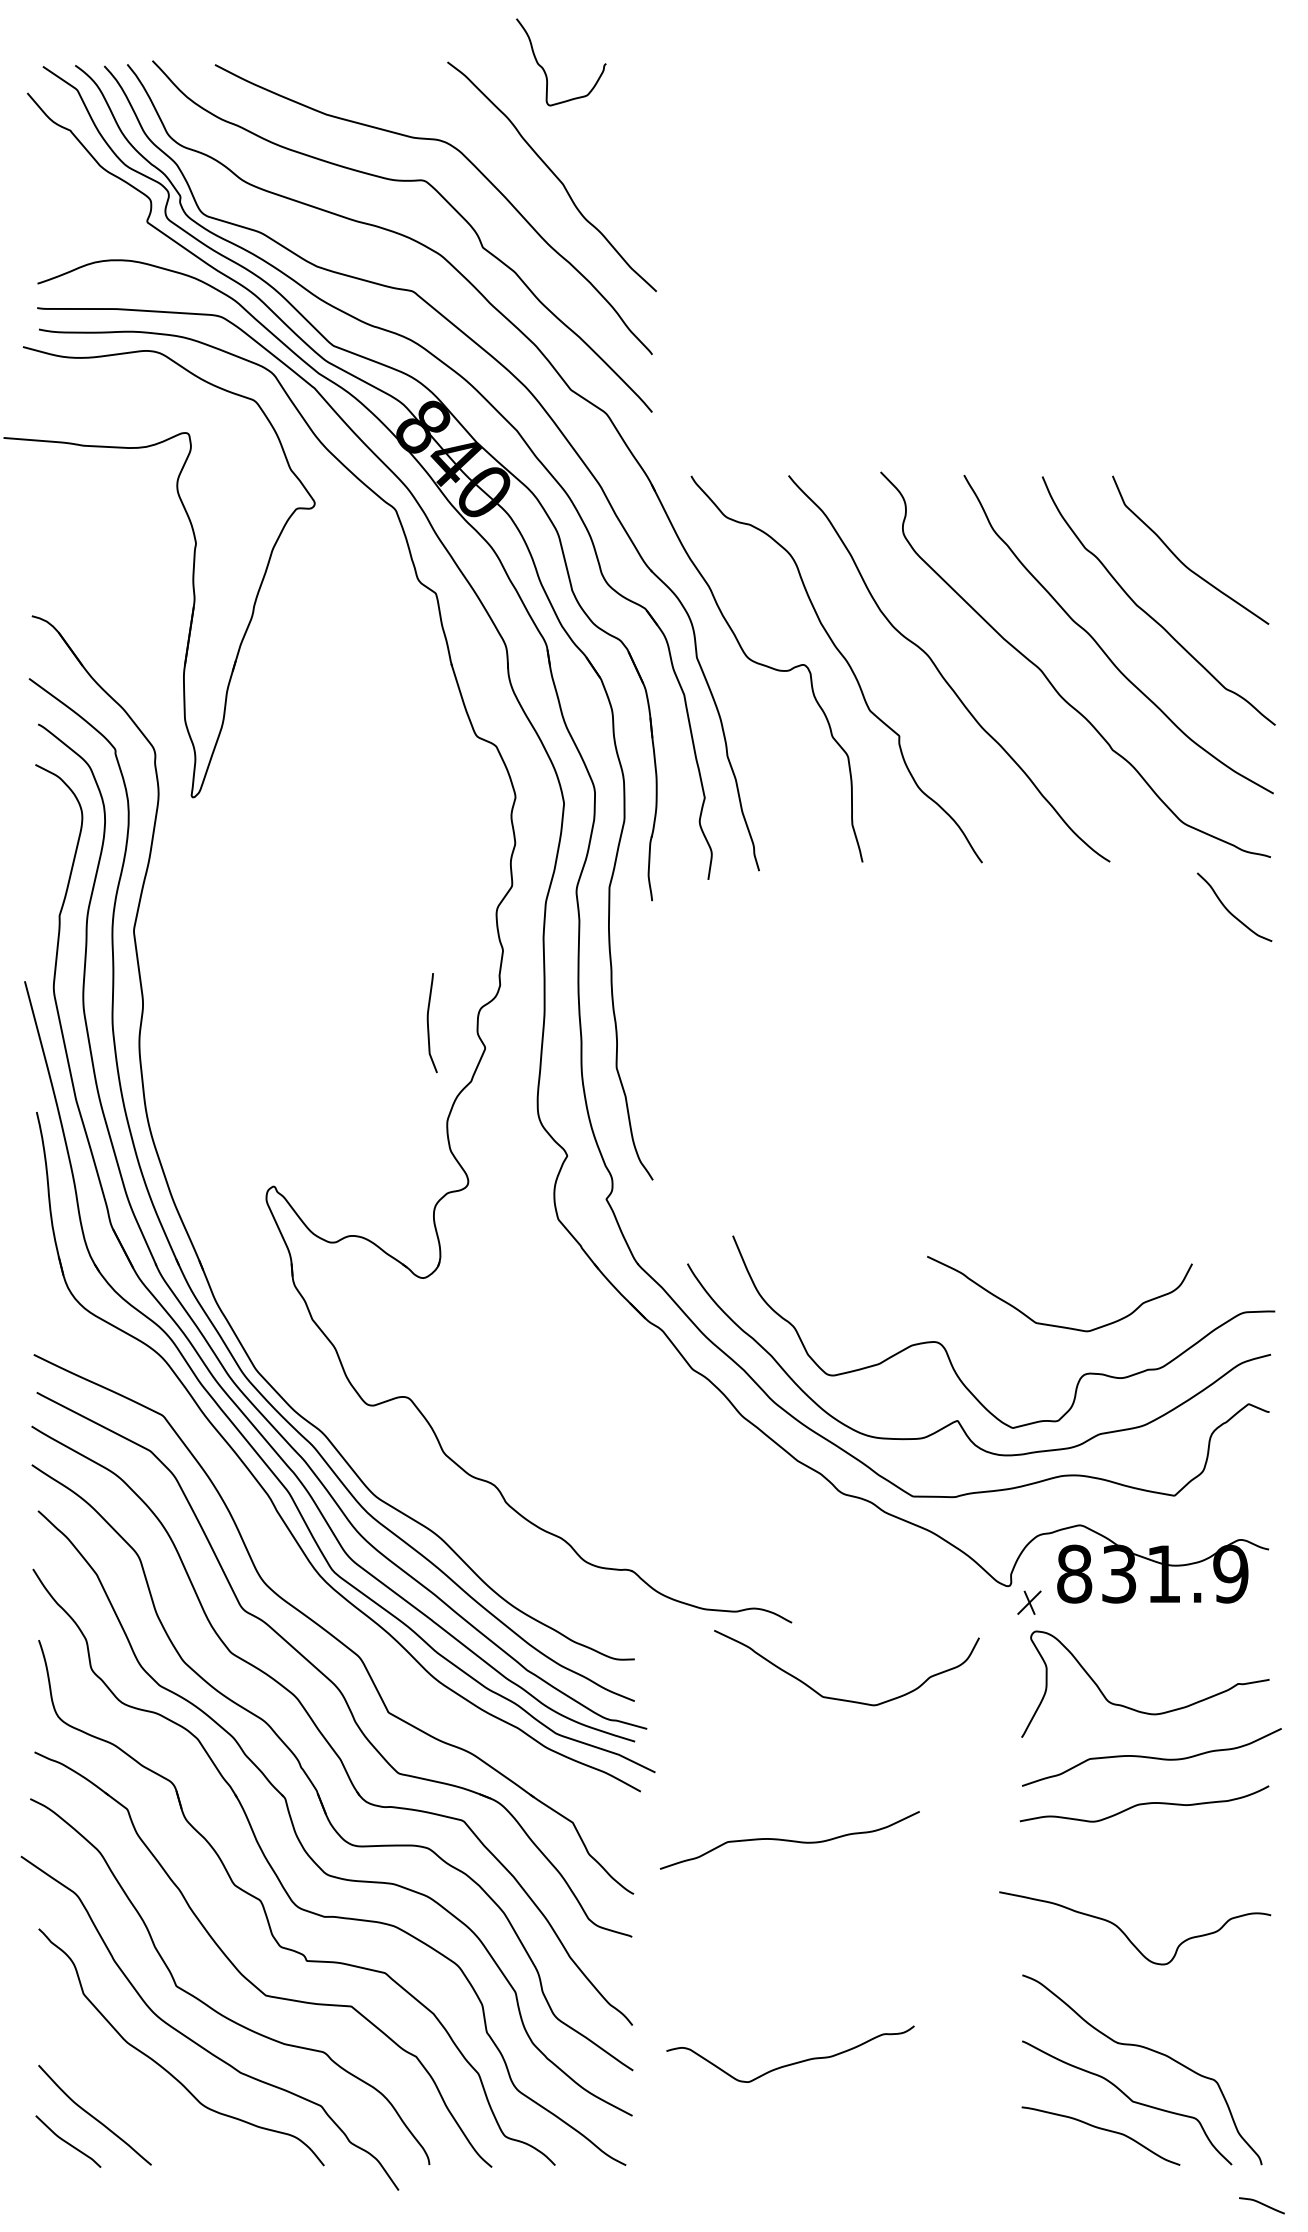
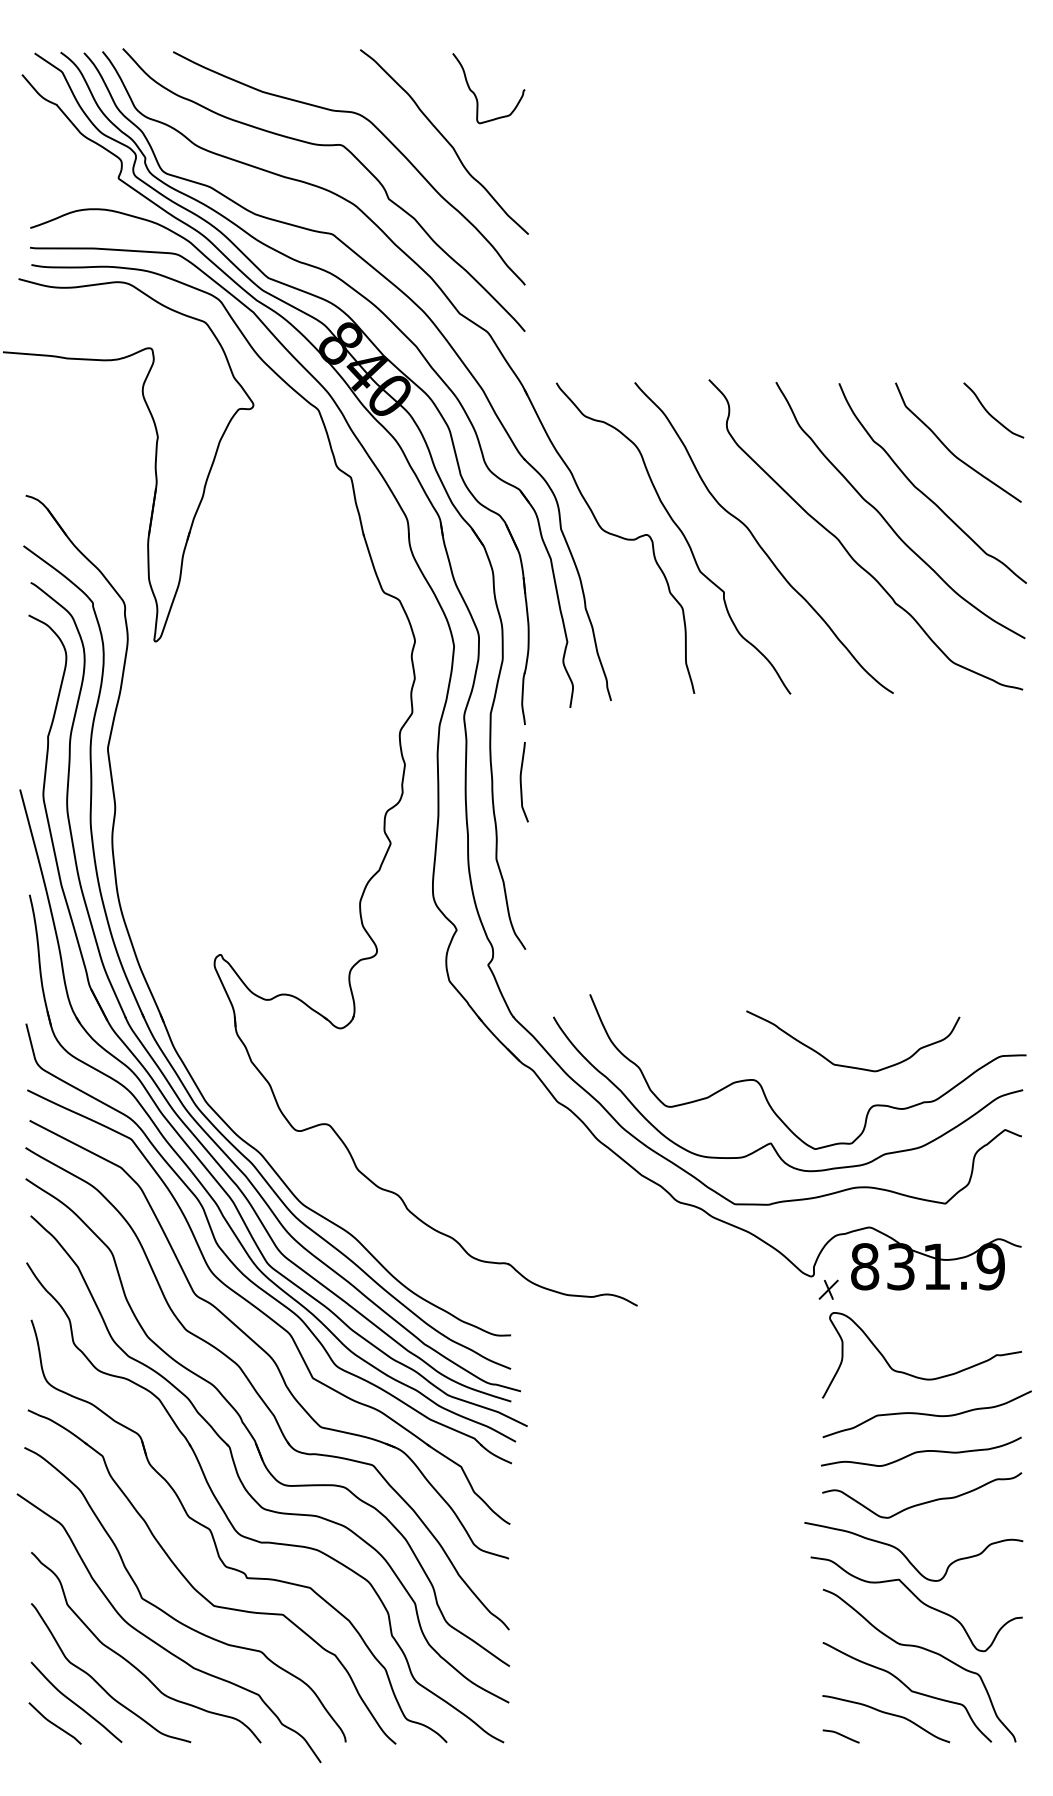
curve: (545, 71) -> (476, 95), moved
curve: (1230, 911) -> (990, 413), moved
curve: (428, 1023) -> (521, 782), moved
part: (299, 1579) -> (241, 1271), added
curve: (840, 1698) -> (676, 1366), removed
curve: (789, 1840) -> (635, 1481), removed
curve: (1142, 1989) -> (919, 1601), added
curve: (794, 2062) -> (925, 1502), moved
curve: (123, 2092) -> (99, 1683), added
curve: (1261, 2204) -> (840, 1735), moved

